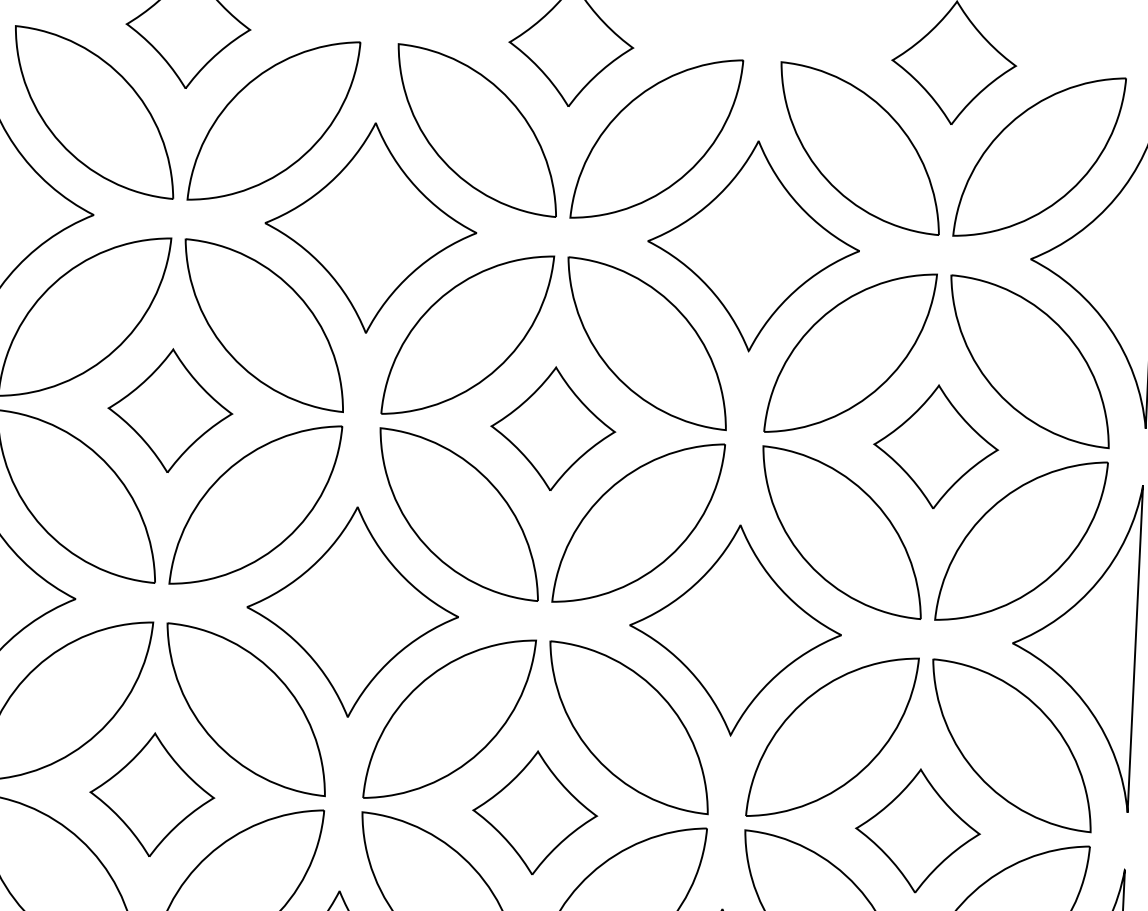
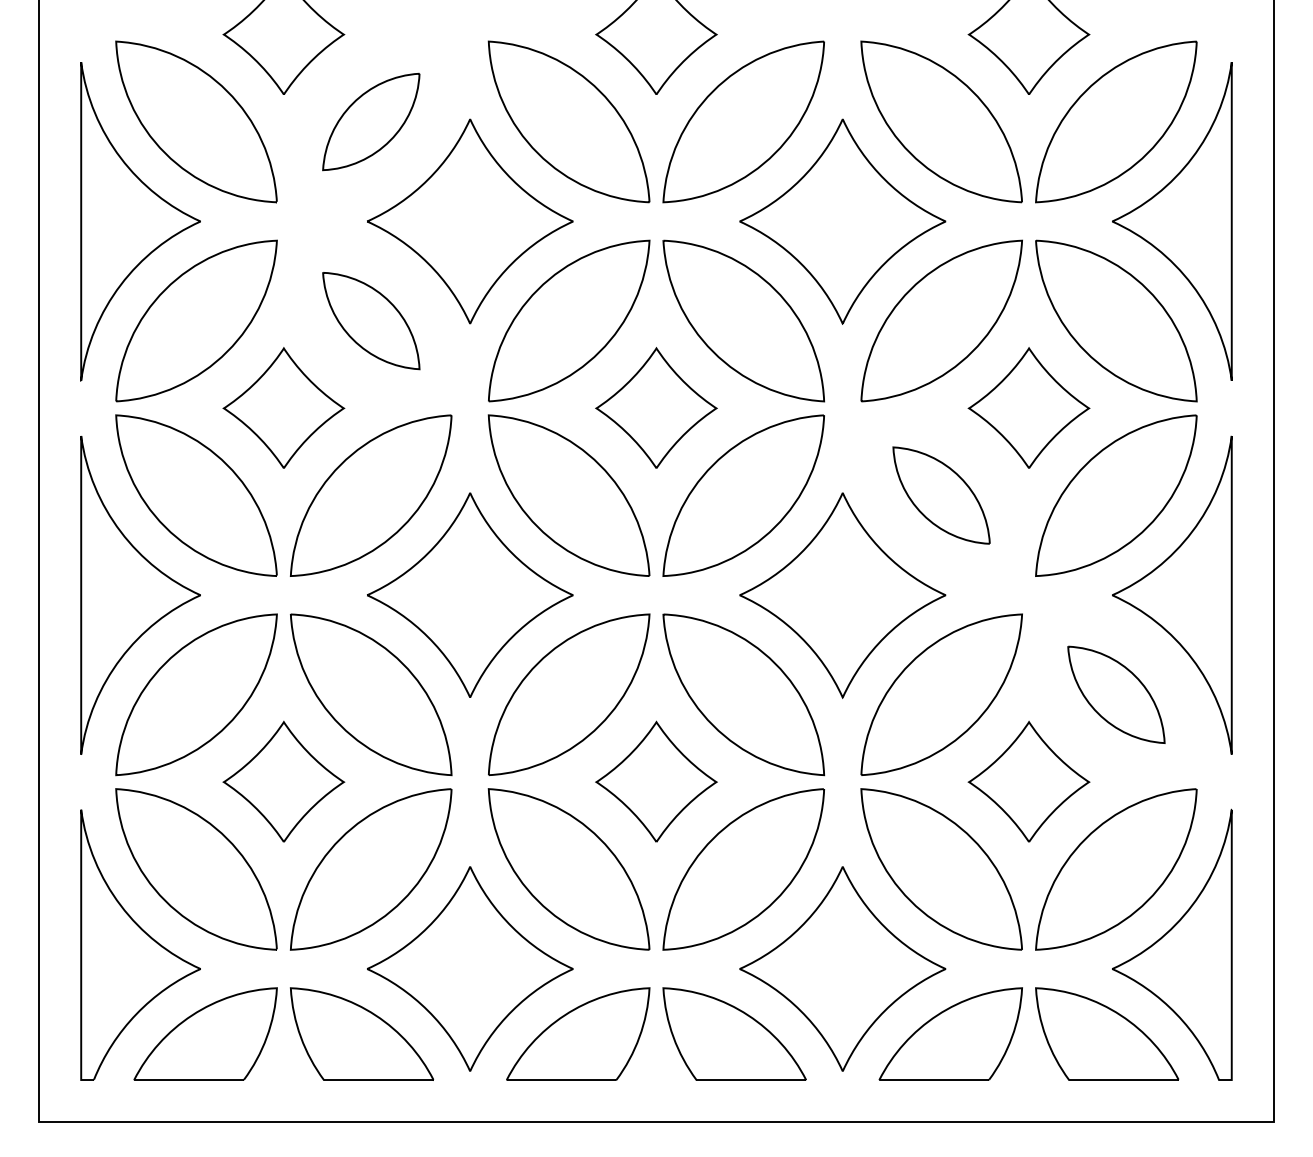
part: (274, 120) -> (371, 121), size x0.6
part: (264, 325) -> (371, 320), size x0.6
part: (841, 532) -> (941, 495), size x0.6
part: (1012, 745) -> (1116, 694), size x0.6

